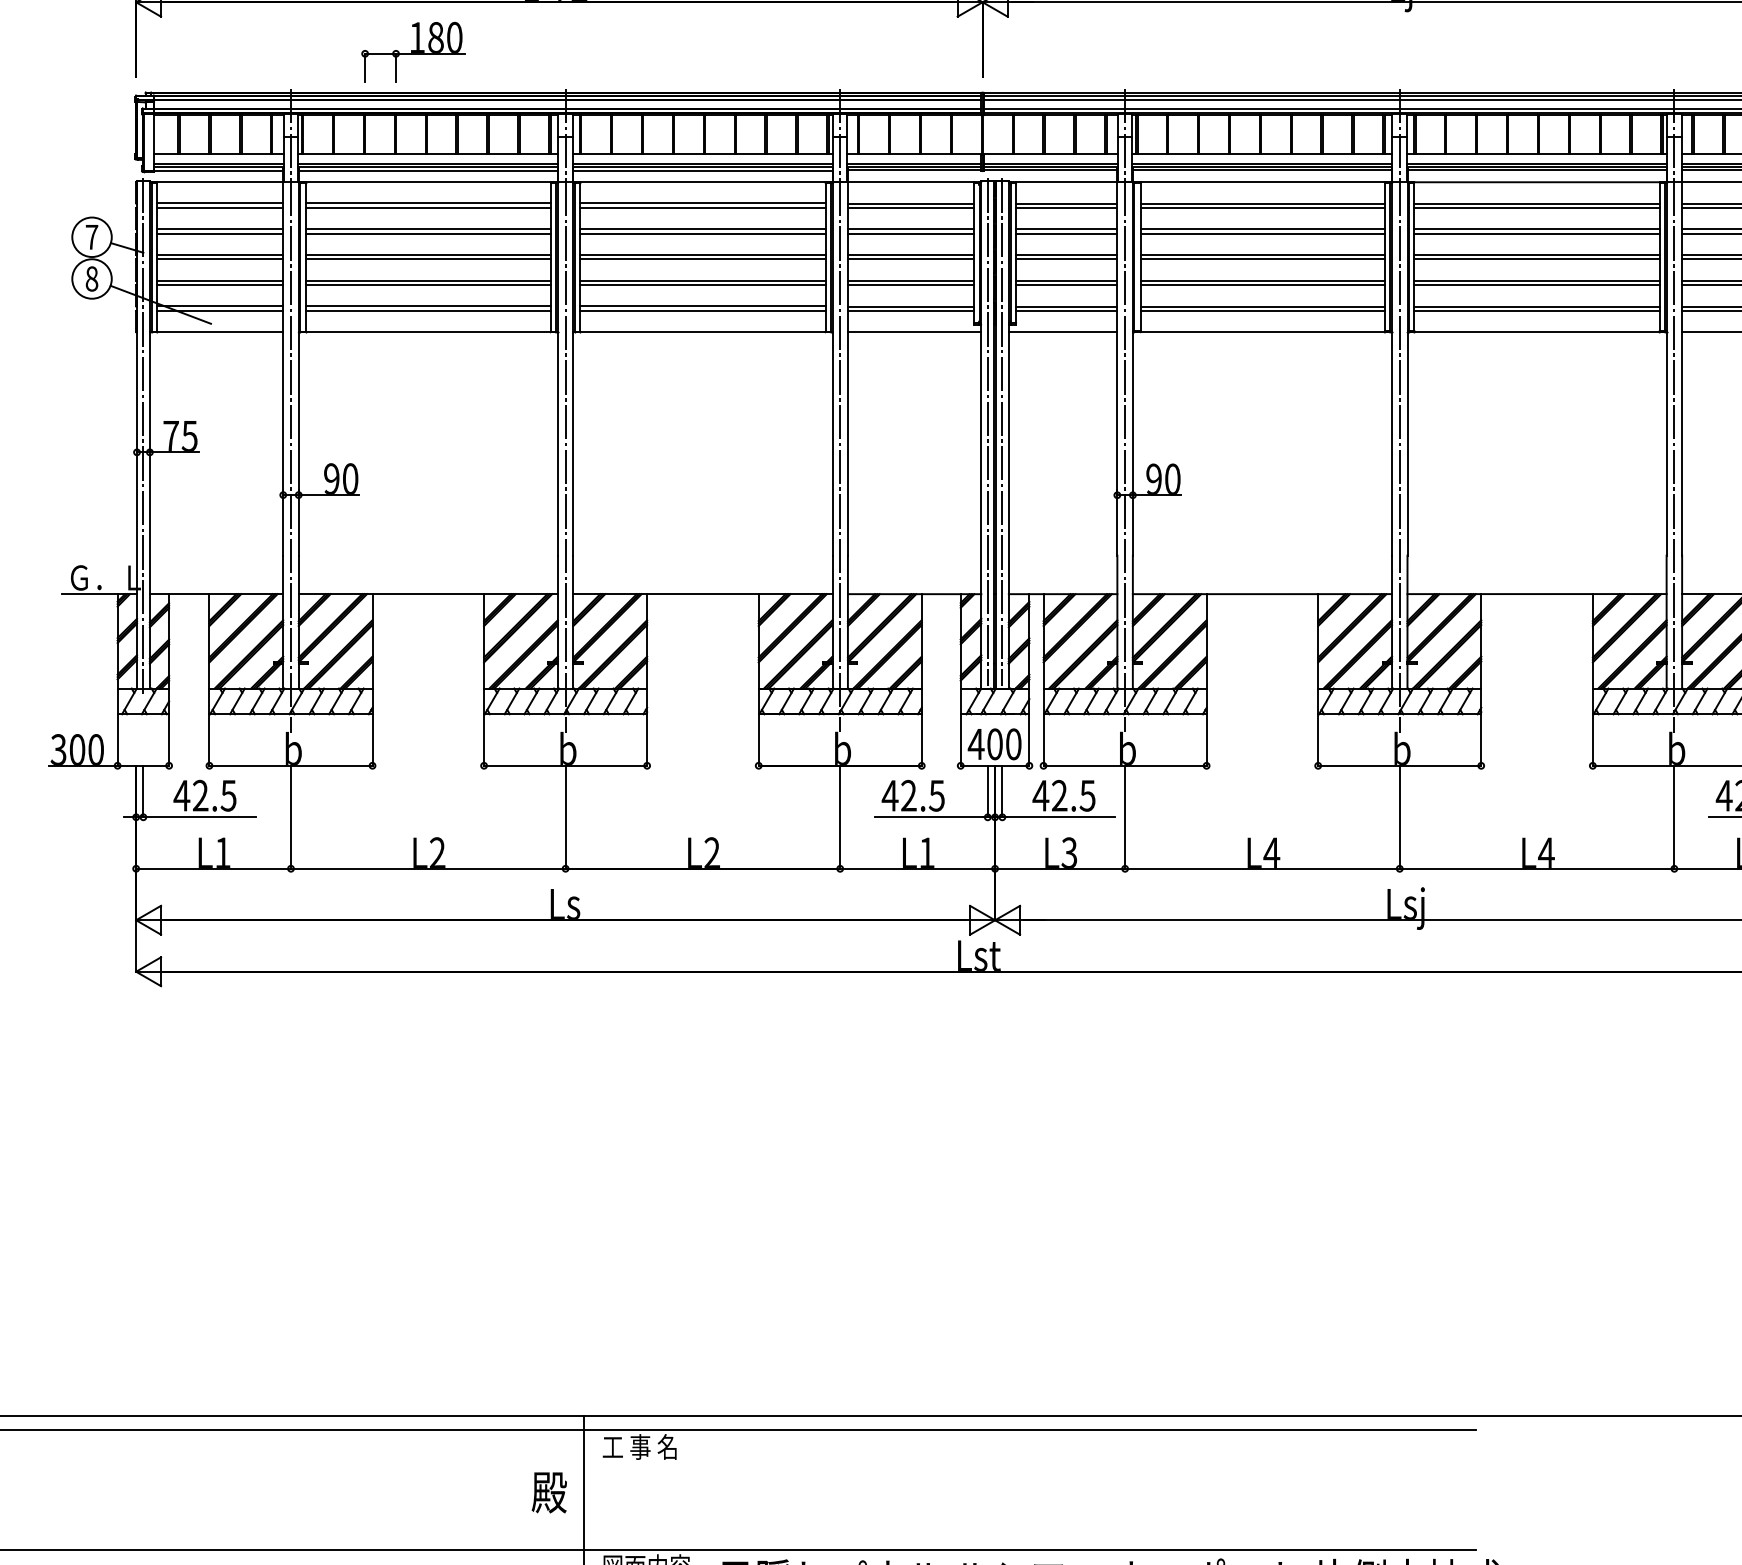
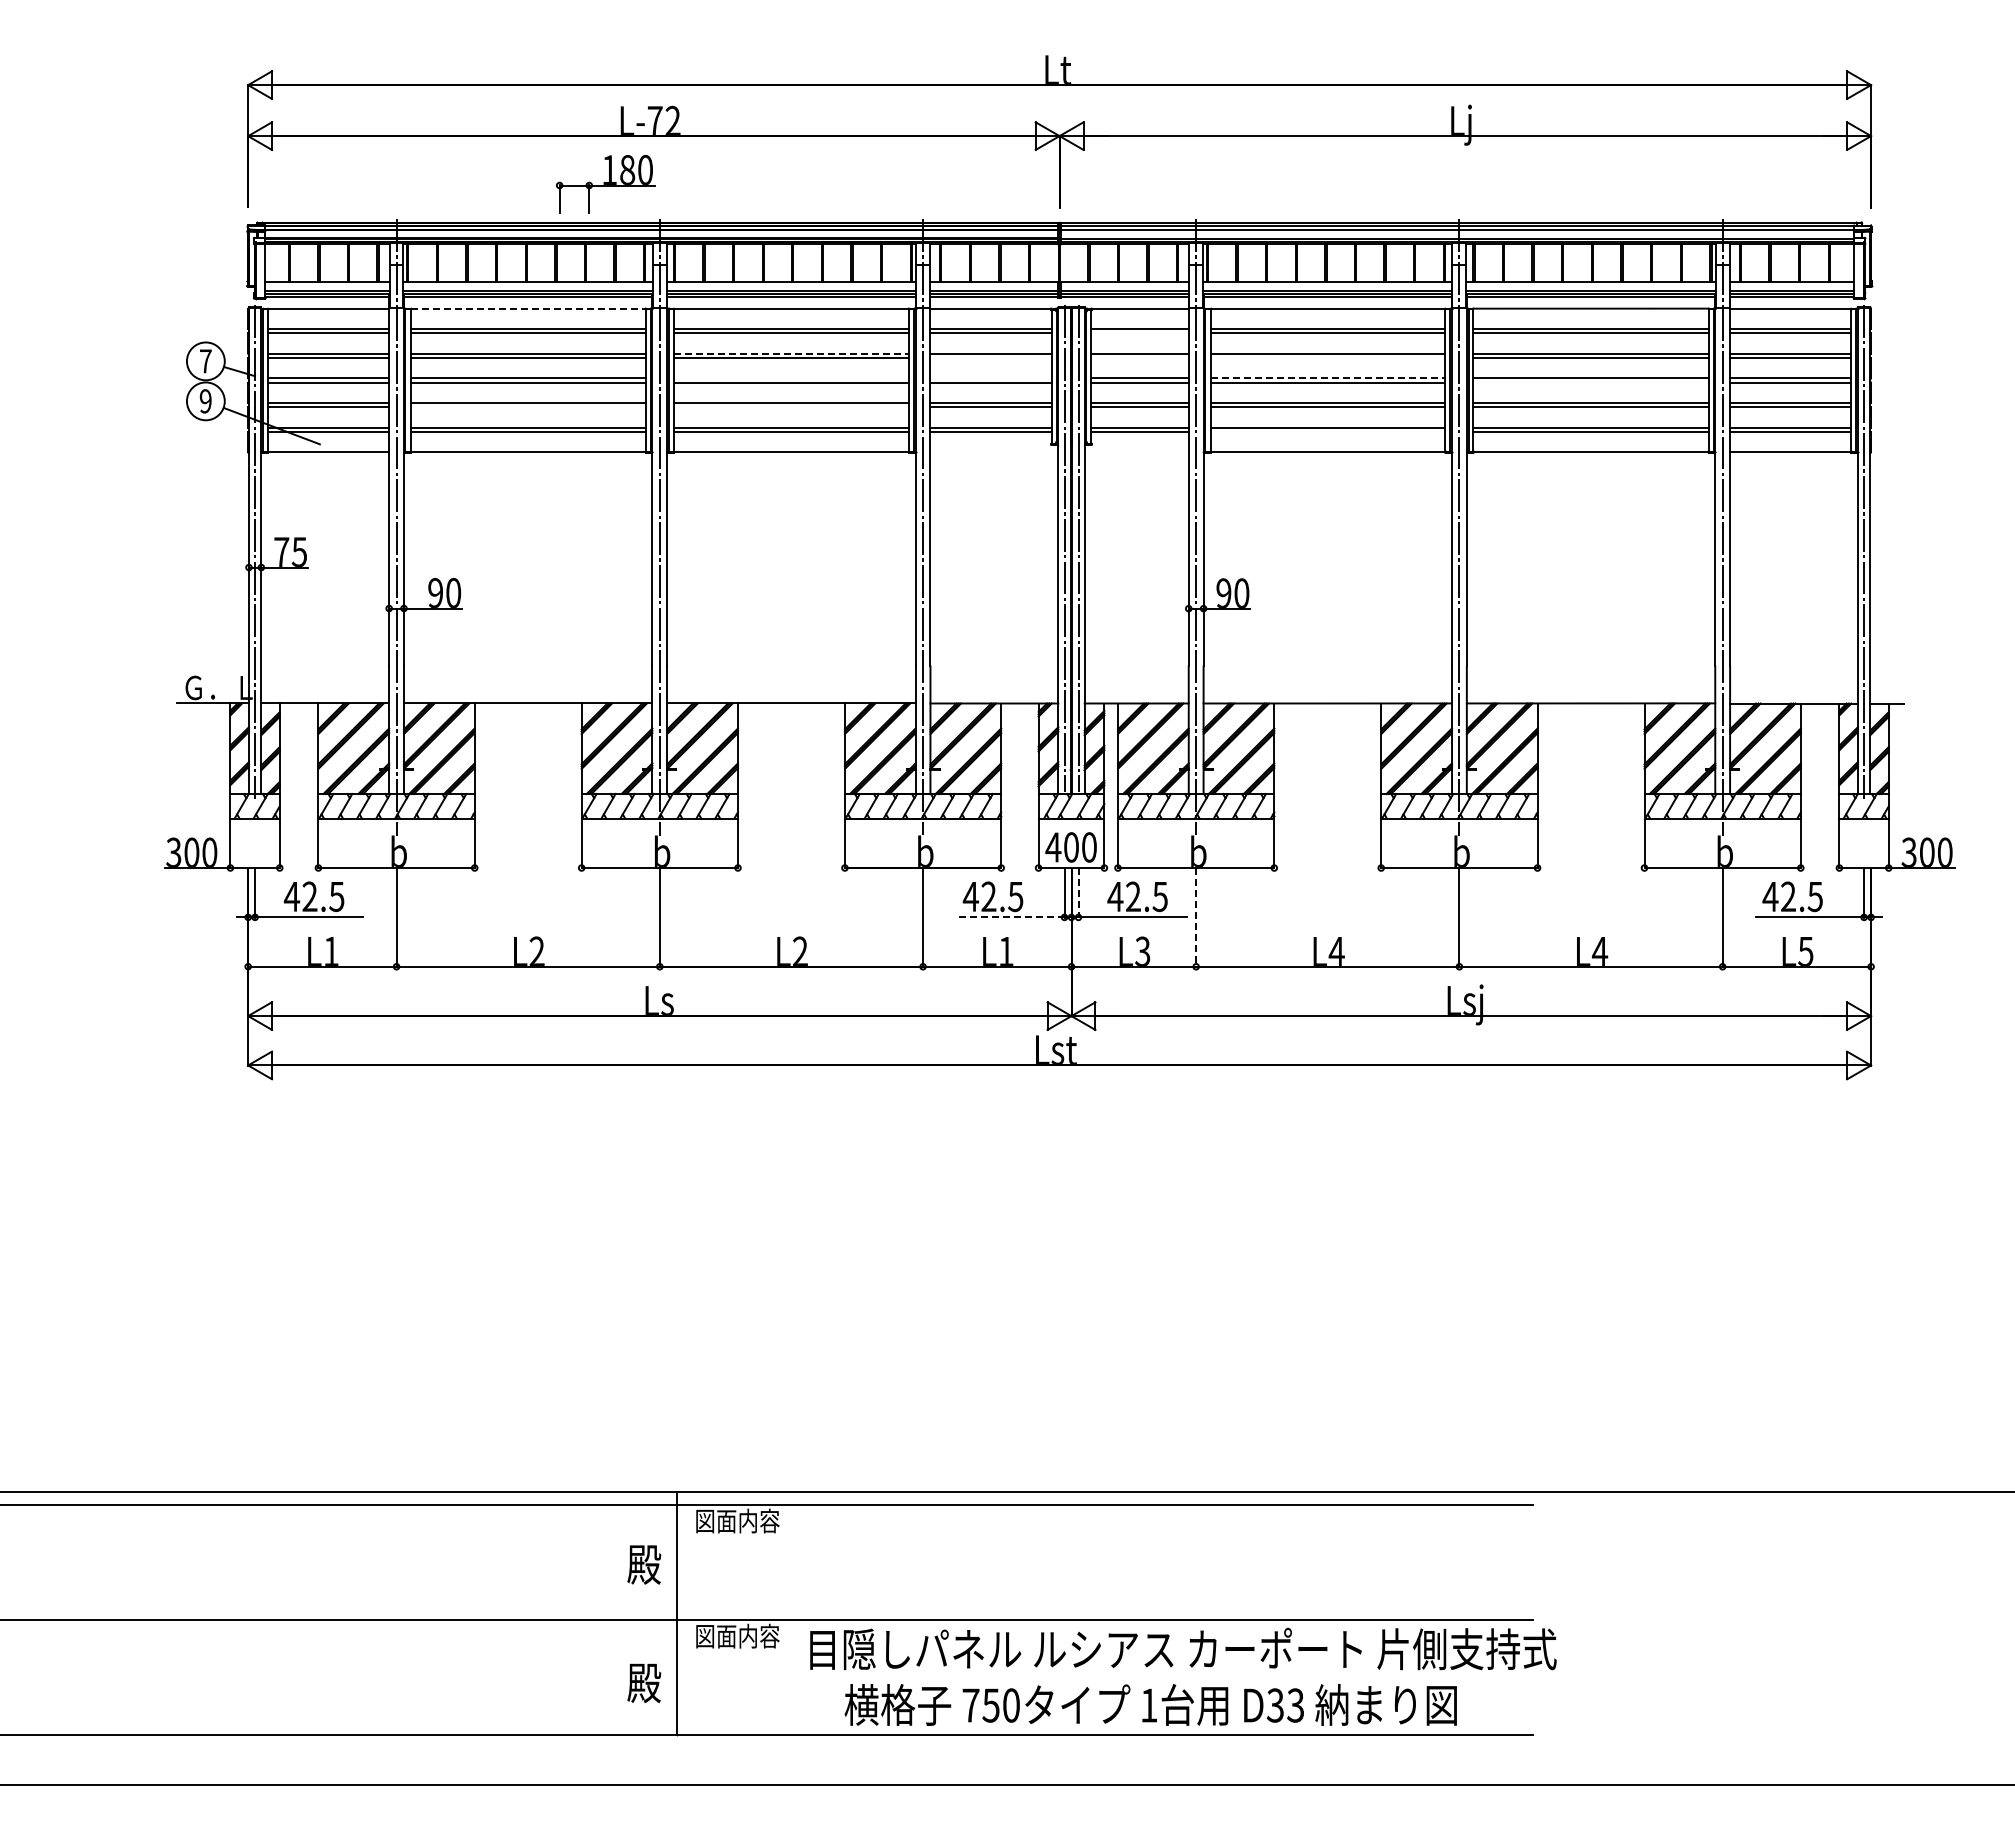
part: (412, 52) -> (605, 184), moved
line: (429, 182) -> (529, 308), solid -> dashed
line: (1066, 208) -> (1139, 333), removed
line: (702, 229) -> (791, 353), solid -> dashed
line: (910, 233) -> (990, 357), removed
line: (1066, 233) -> (1139, 357), removed
line: (1263, 233) -> (1328, 357), removed
line: (702, 255) -> (791, 378), removed
line: (910, 255) -> (990, 378), removed
line: (1263, 255) -> (1328, 378), solid -> dashed
line: (1536, 259) -> (1590, 382), removed
text: (91, 279) -> (205, 401), 8 -> 9
line: (428, 285) -> (528, 407), removed
line: (702, 285) -> (791, 407), removed
line: (1263, 311) -> (1328, 432), removed
line: (914, 332) -> (994, 452), removed
line: (1062, 332) -> (1136, 452), removed
line: (1002, 791) -> (1078, 892), solid -> dashed
line: (930, 817) -> (1009, 917), solid -> dashed
line: (1125, 817) -> (1196, 917), solid -> dashed
text: (646, 1446) -> (737, 1520), 工 事 名 -> 図面内容

